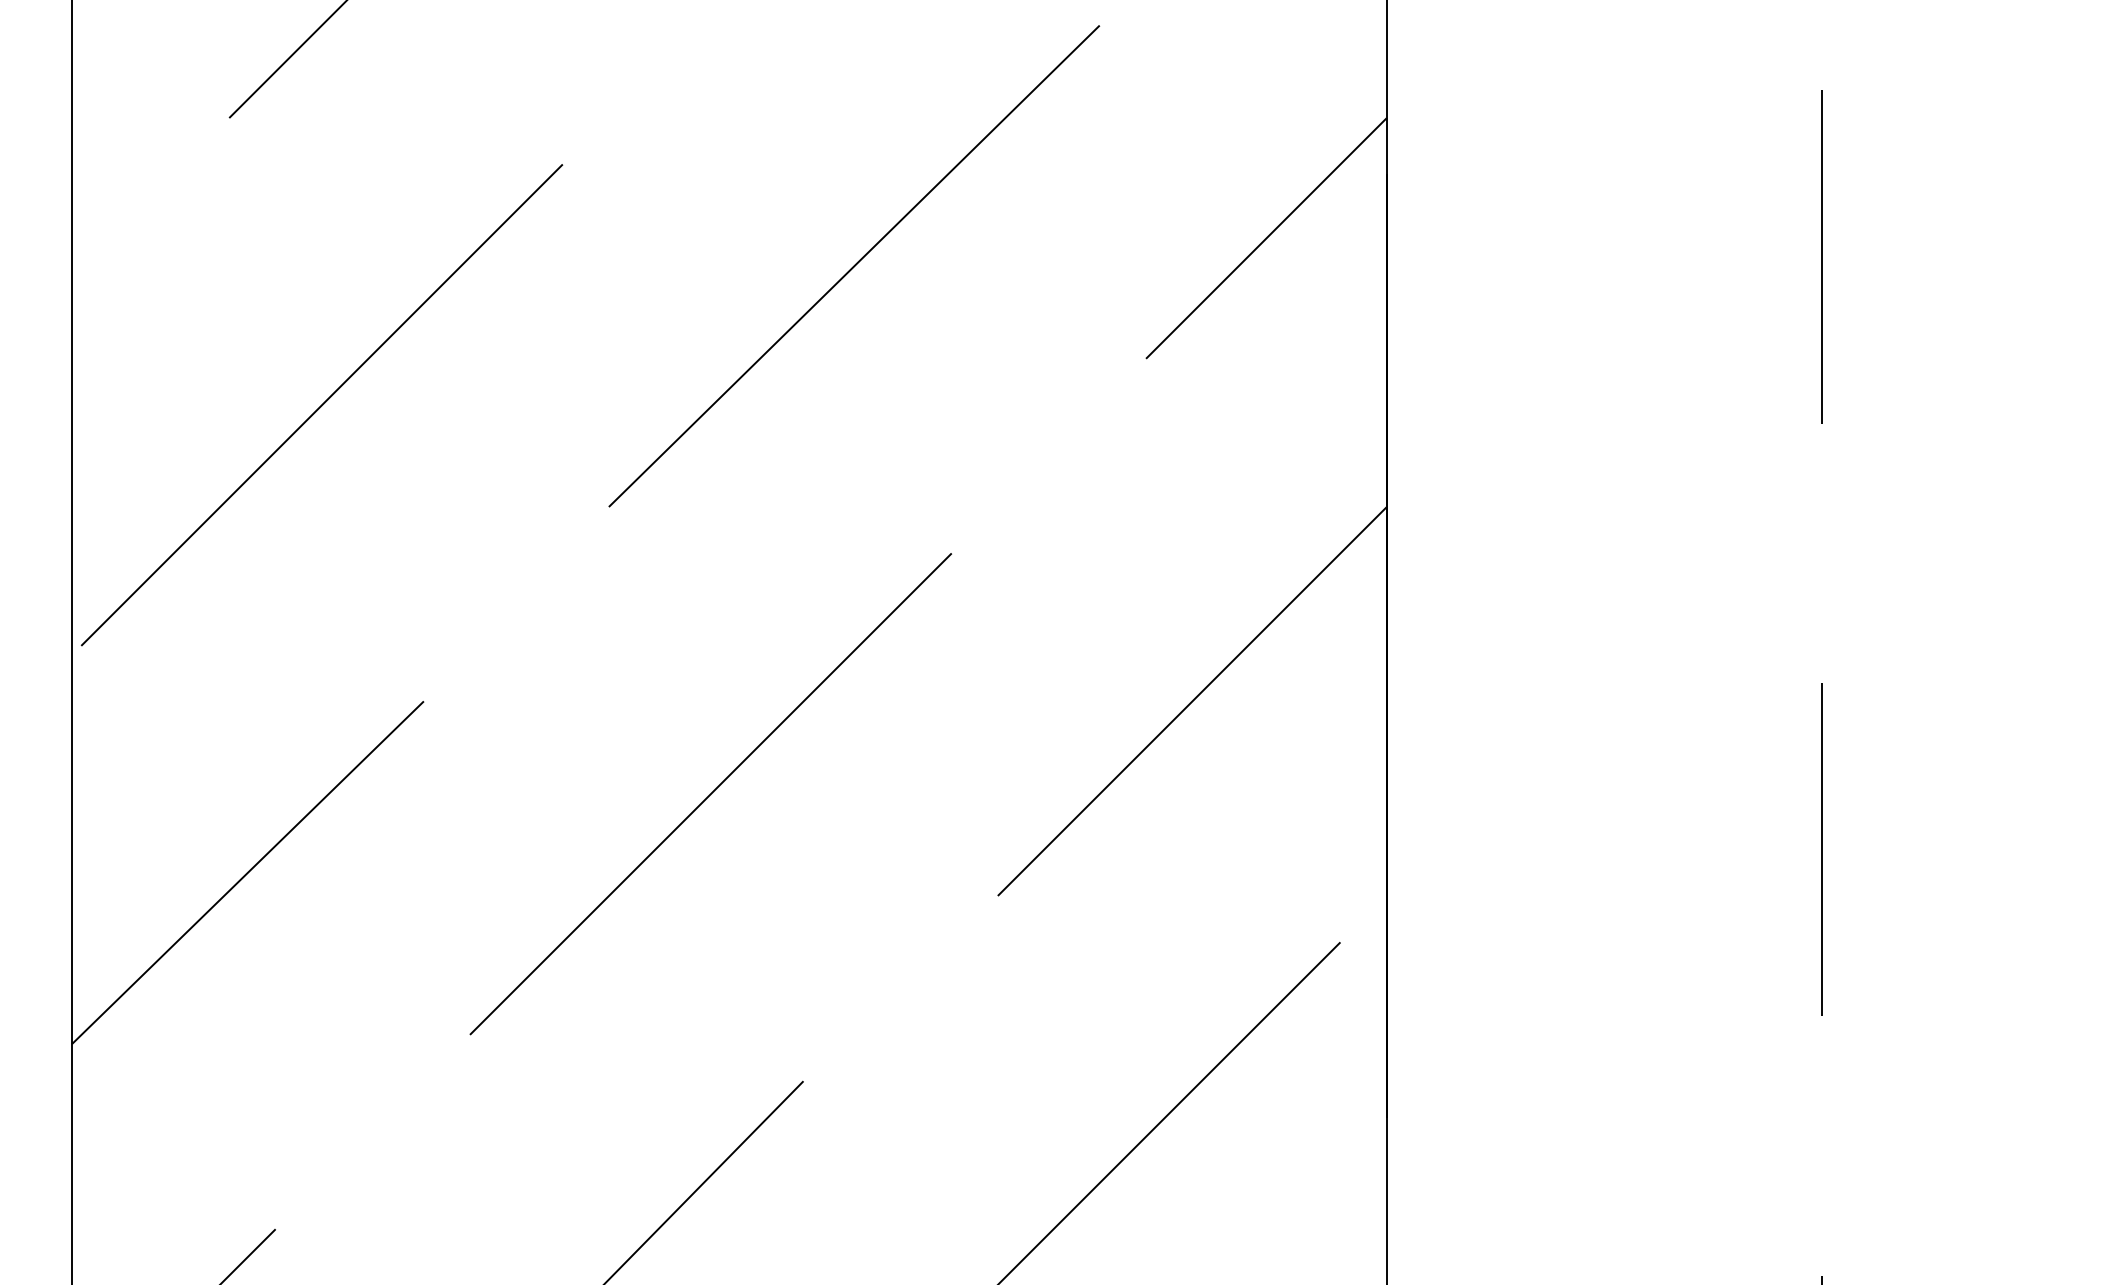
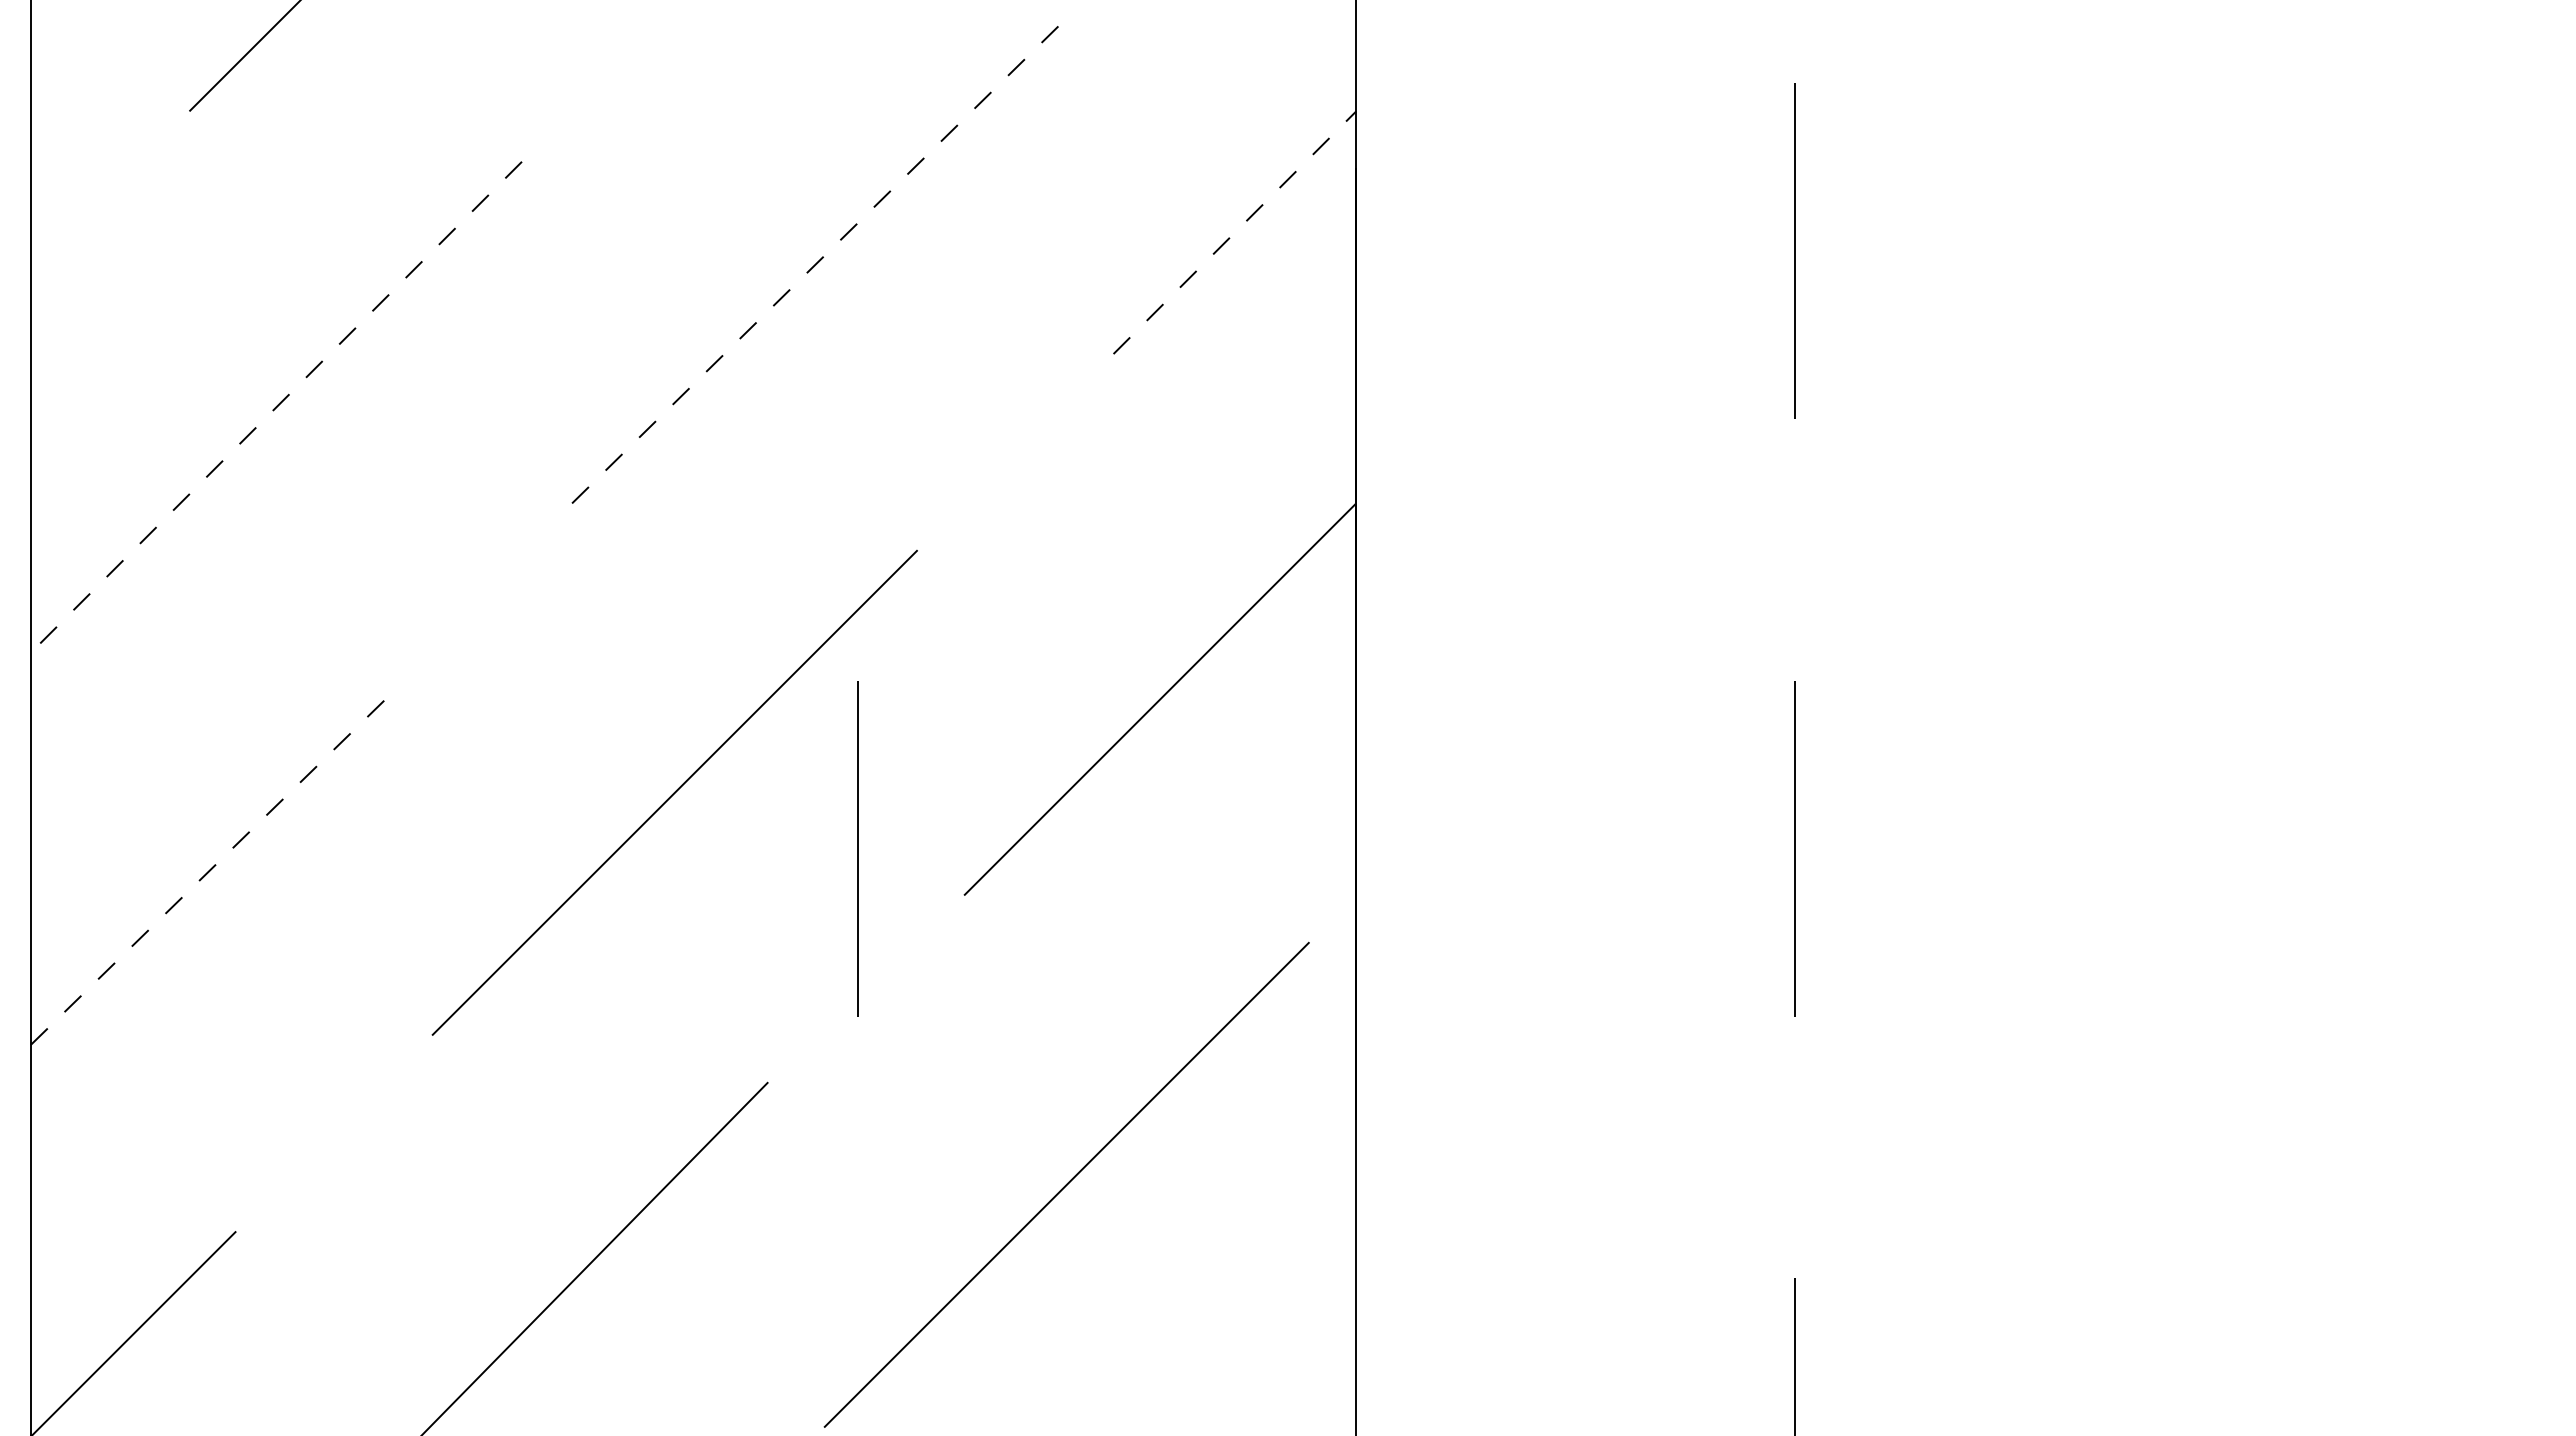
line: (1266, 238) -> (1234, 232), solid -> dashed
line: (854, 265) -> (819, 260), solid -> dashed
line: (322, 404) -> (283, 400), solid -> dashed
line: (892, 849) -> (857, 848), added
line: (248, 873) -> (208, 872), solid -> dashed

